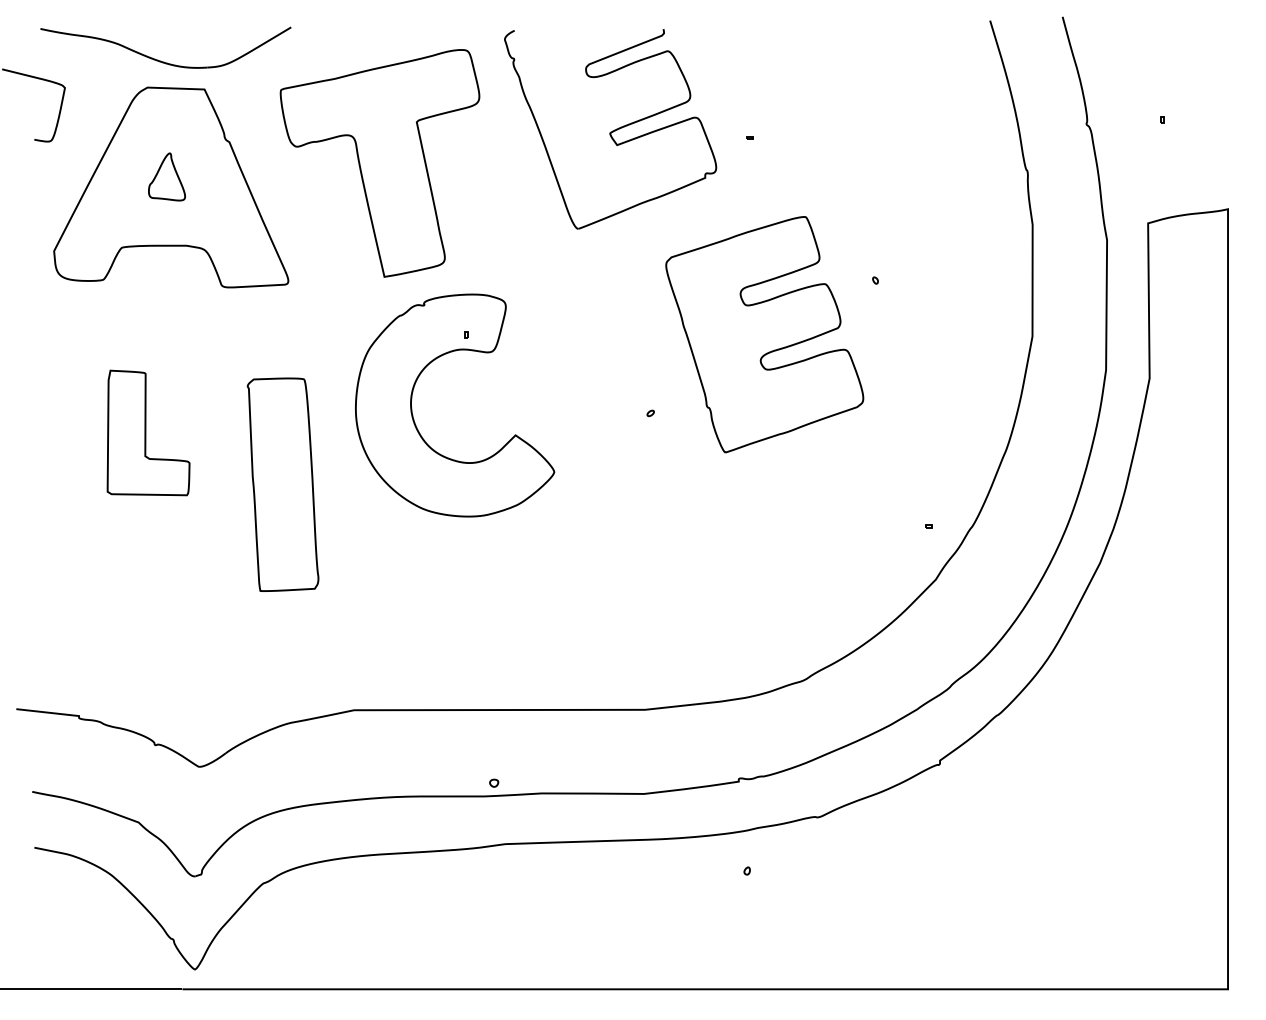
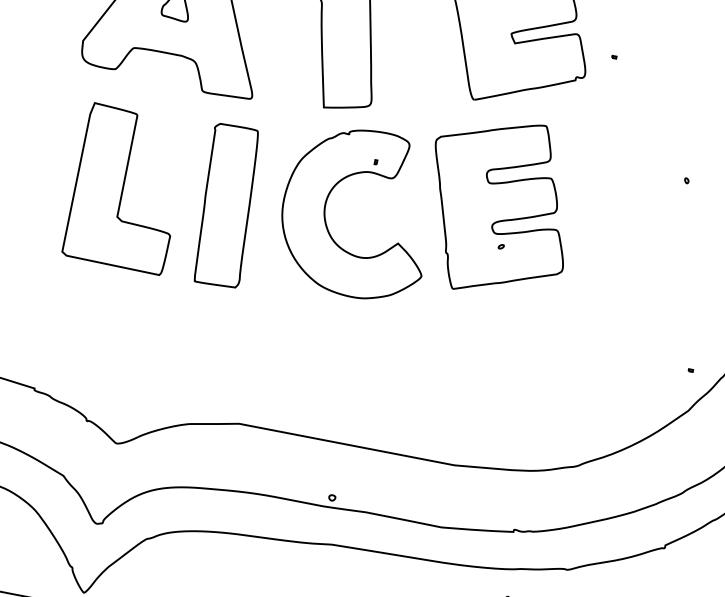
part: (764, 334) -> (498, 207), moved
part: (148, 432) -> (126, 188), size x1.67
part: (282, 484) -> (226, 205), moved

